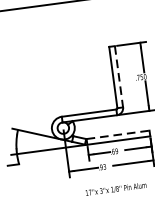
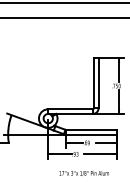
line: (118, 77) -> (98, 83), dashed -> solid
line: (117, 134) -> (91, 129), dashed -> solid

